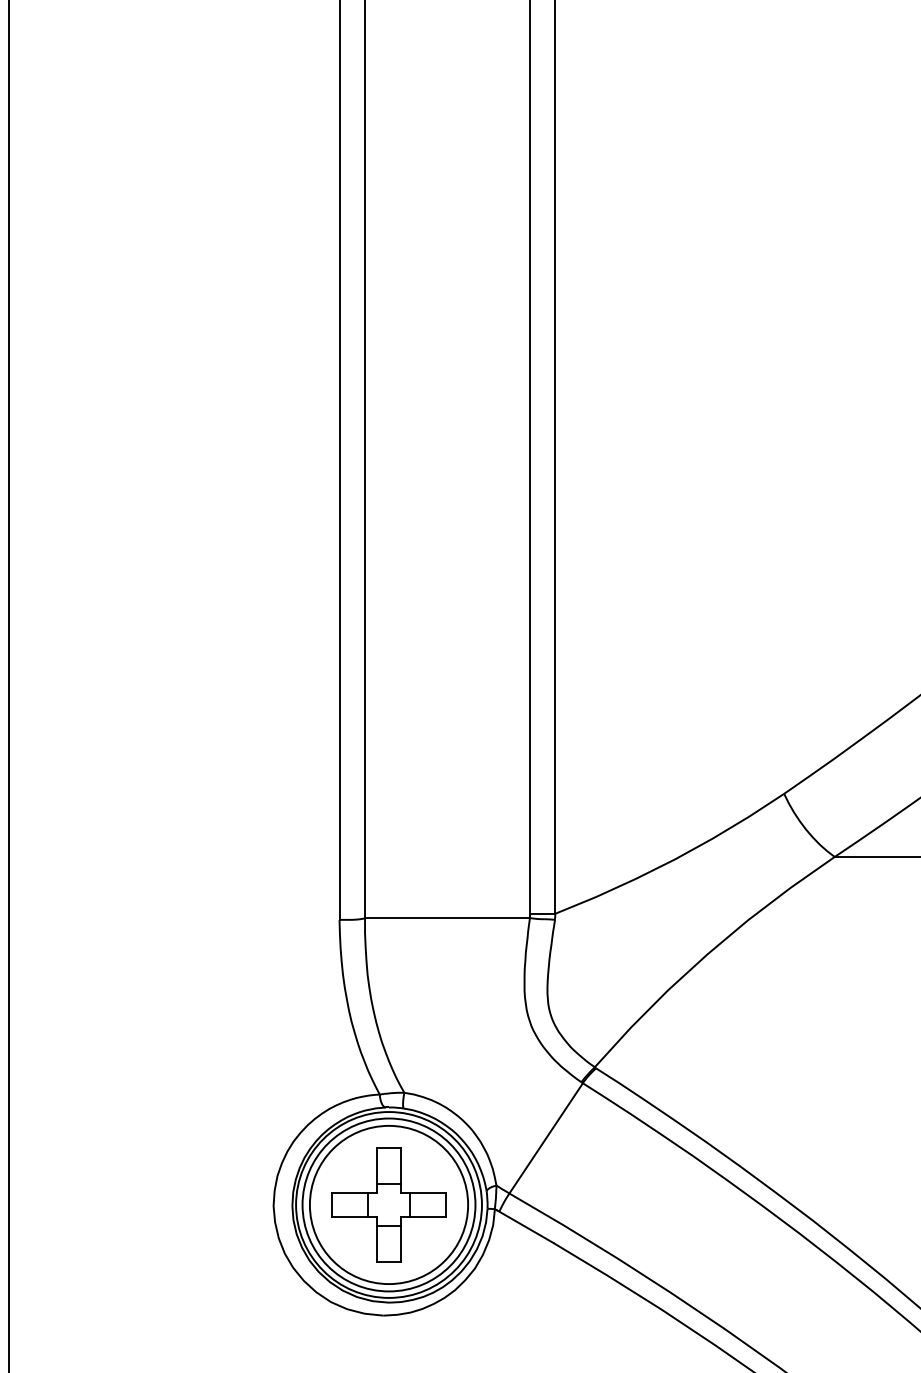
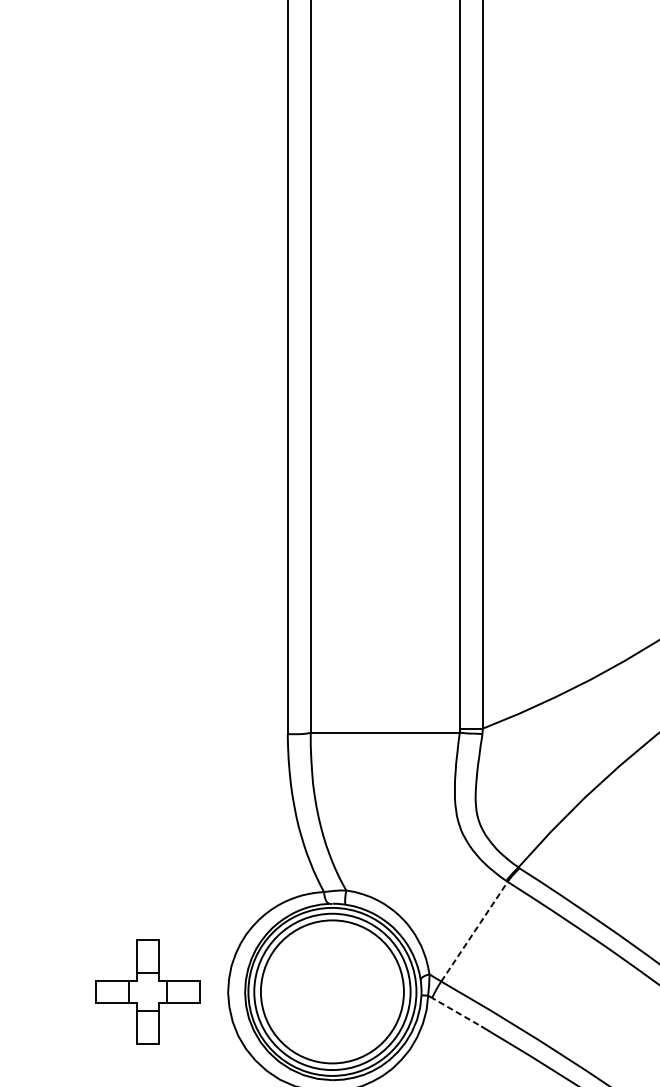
line: (546, 1137) -> (474, 930), solid -> dashed
part: (388, 1204) -> (147, 991), moved
line: (525, 1226) -> (455, 1011), solid -> dashed

